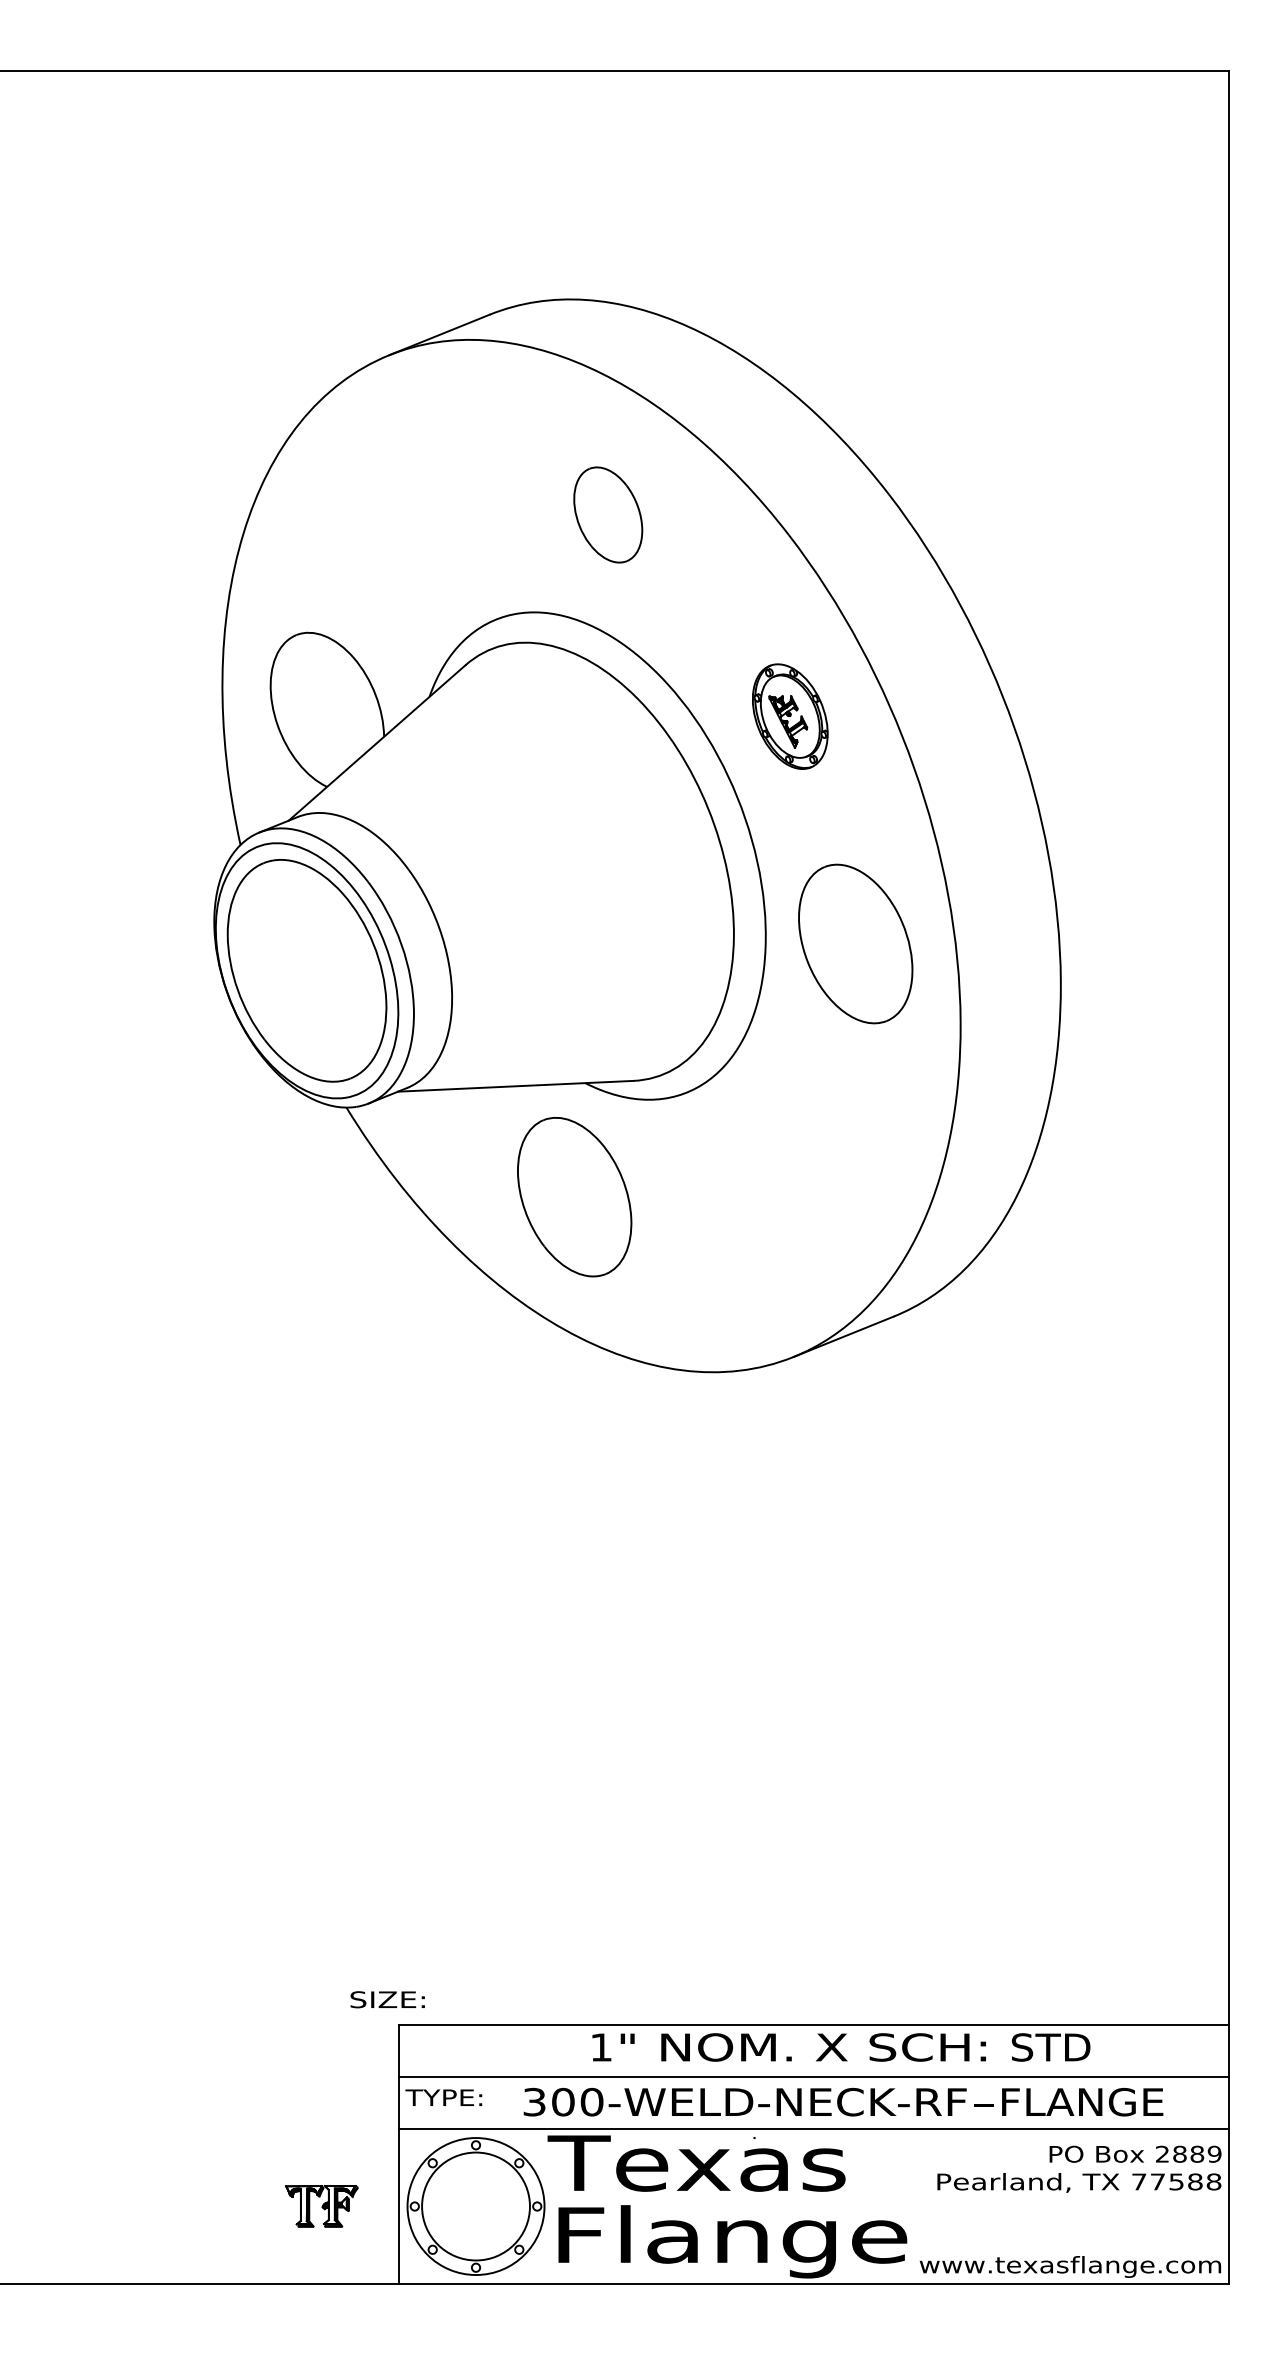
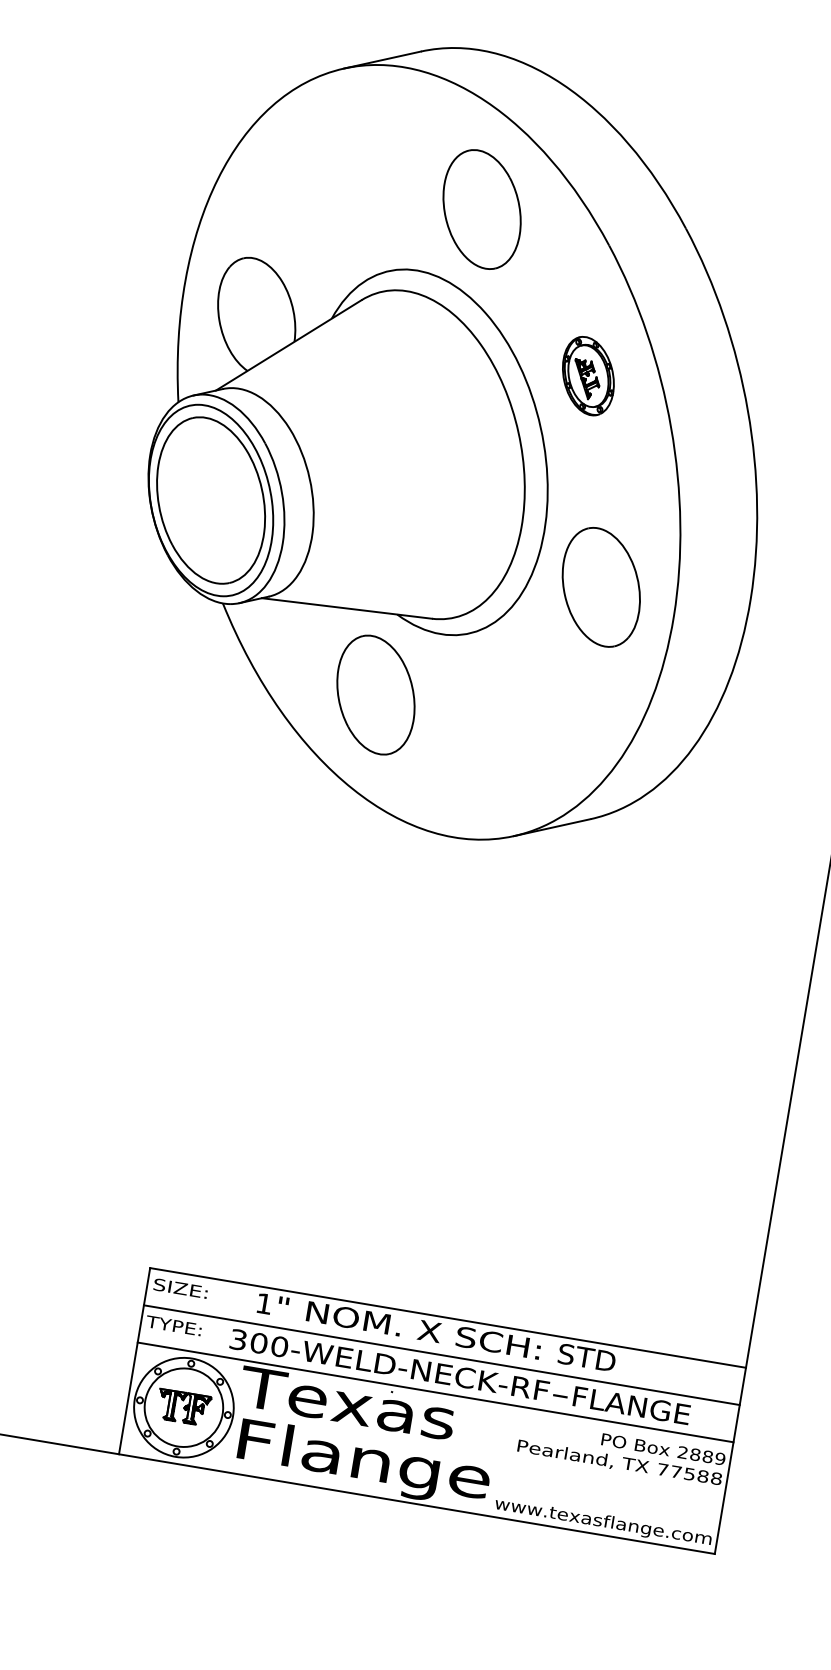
part: (607, 514) -> (481, 209), size x1.67
part: (855, 943) -> (601, 586), moved
text: (387, 1999) -> (180, 1288), moved
text: (841, 2047) -> (436, 1332), moved
part: (321, 2206) -> (183, 1407), moved

